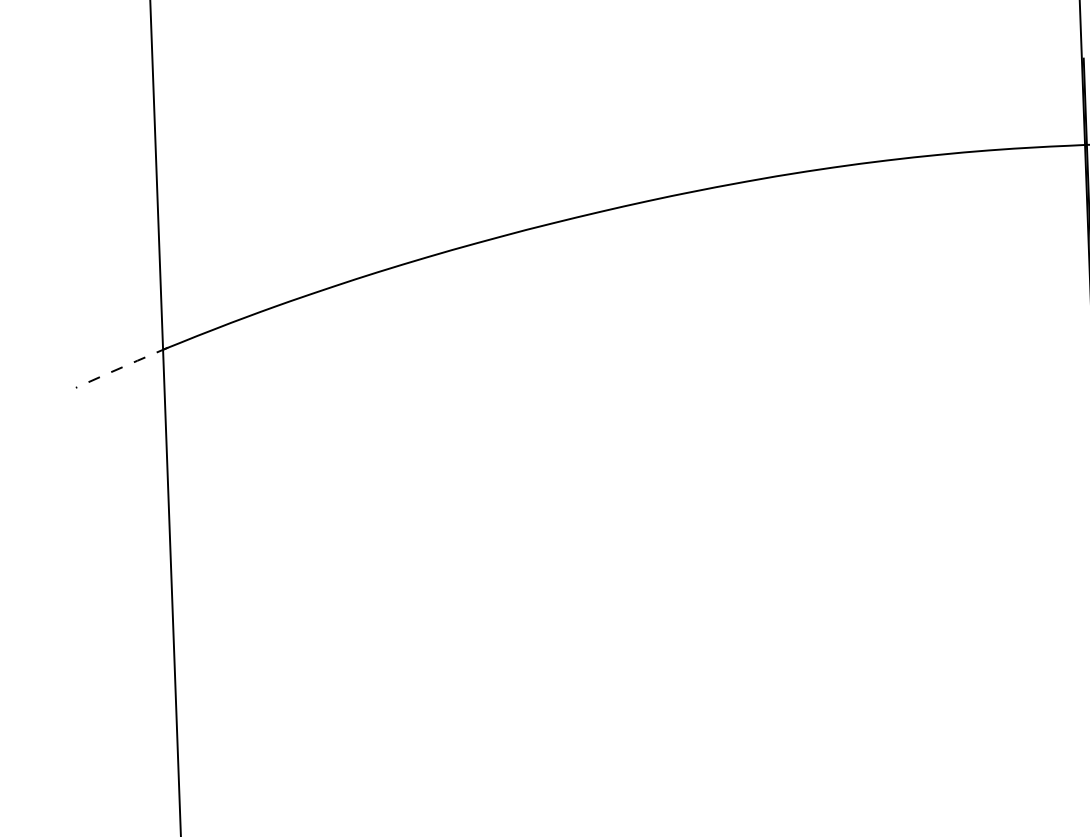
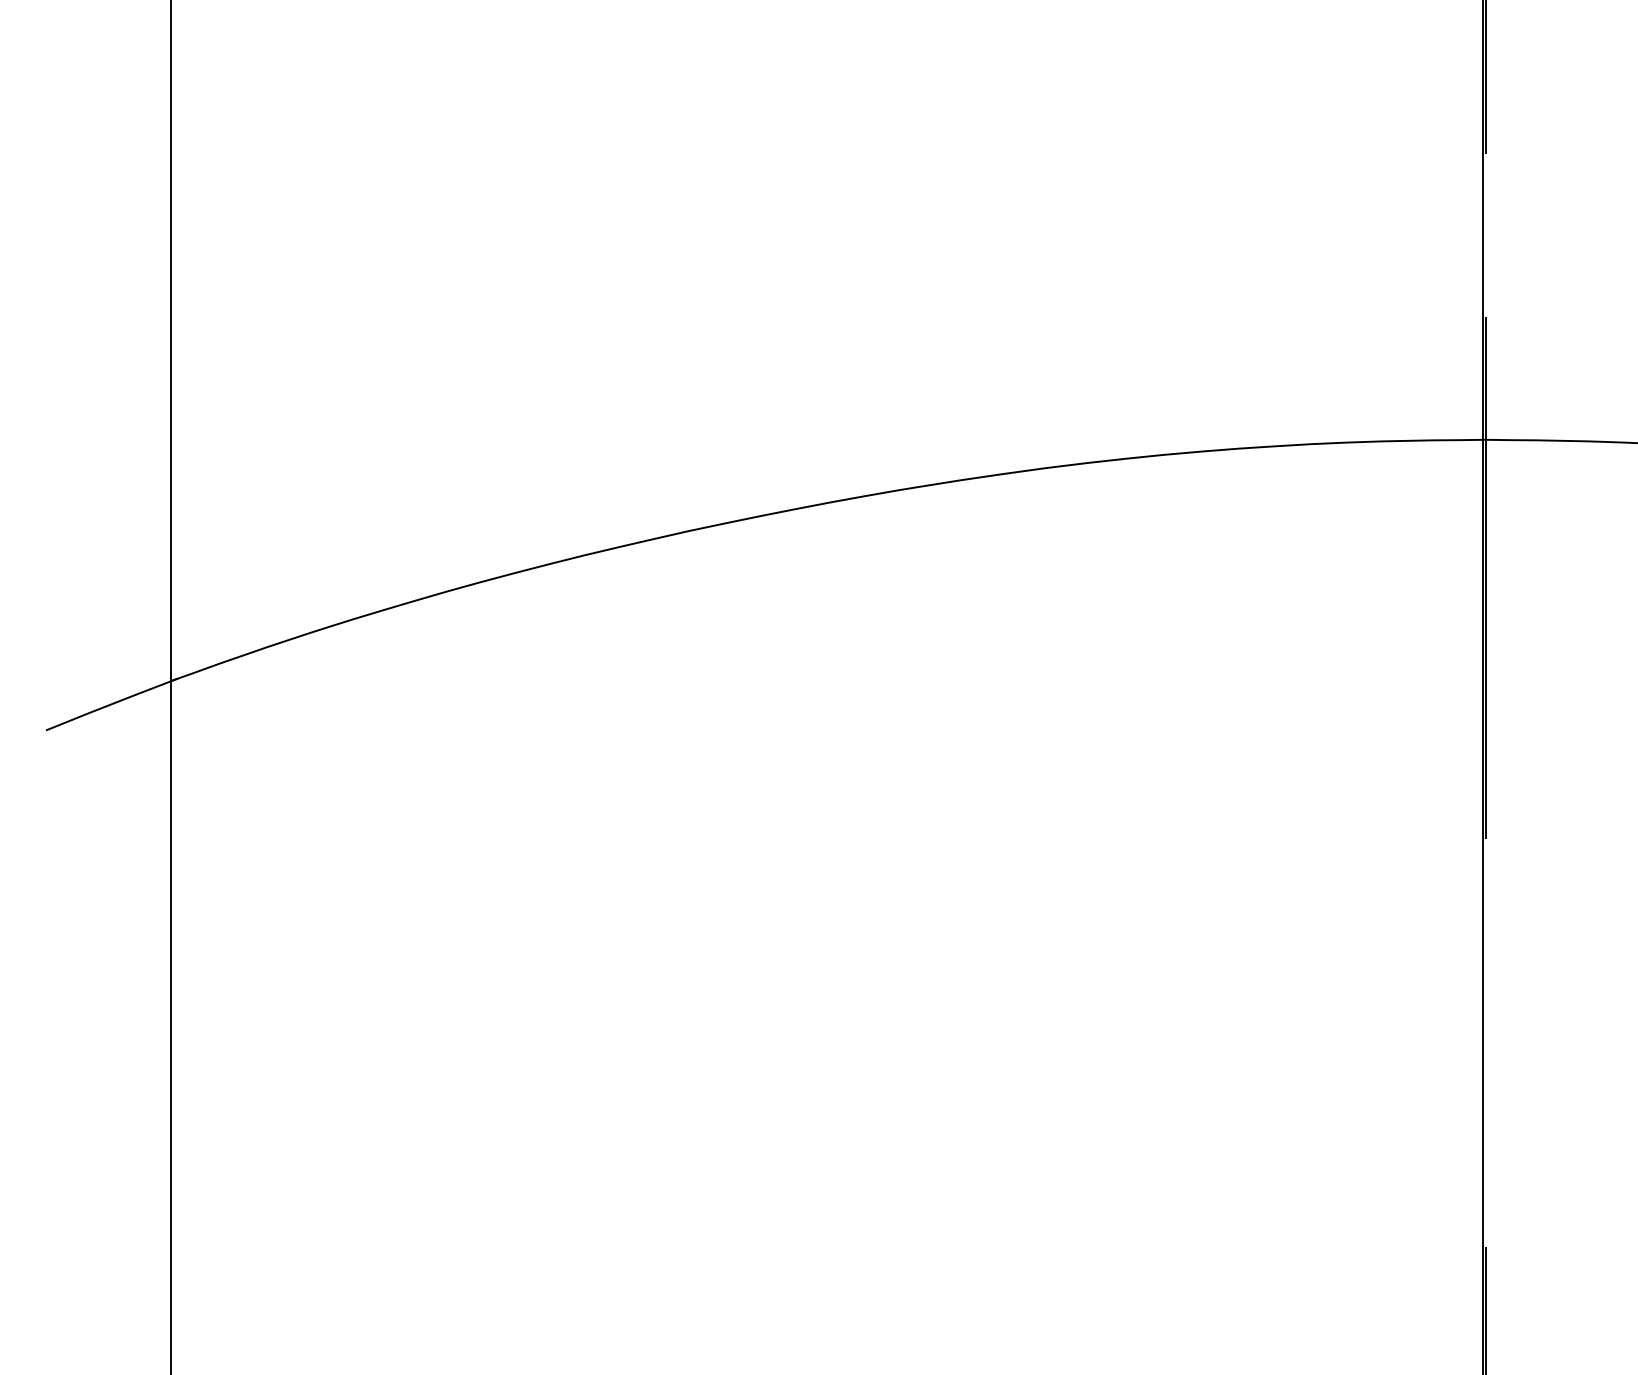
line: (122, 367) -> (112, 704), dashed -> solid

